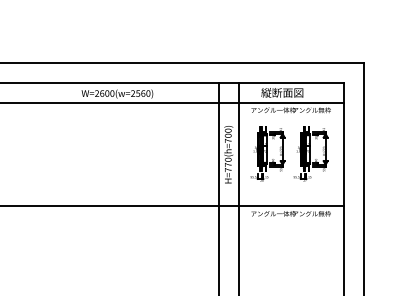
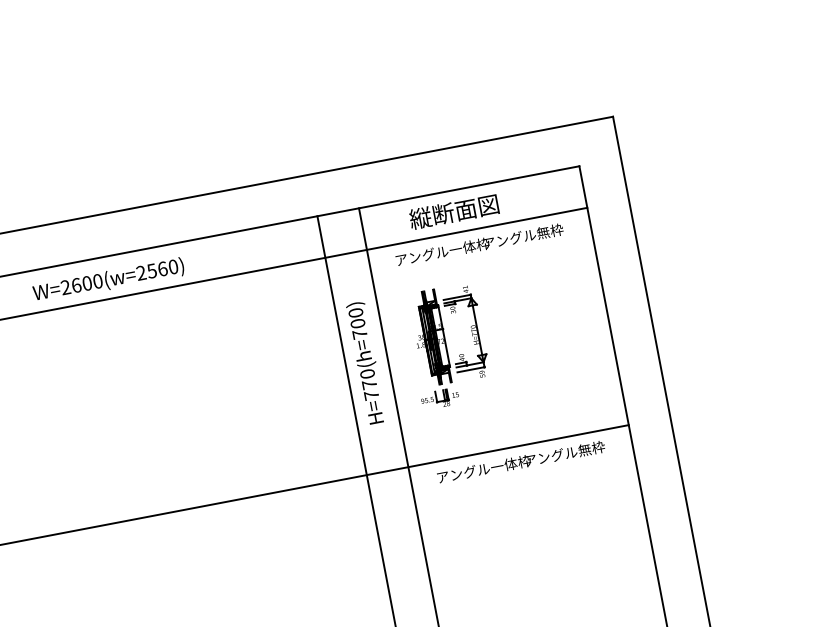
part: (310, 153) -> (537, 327), removed

